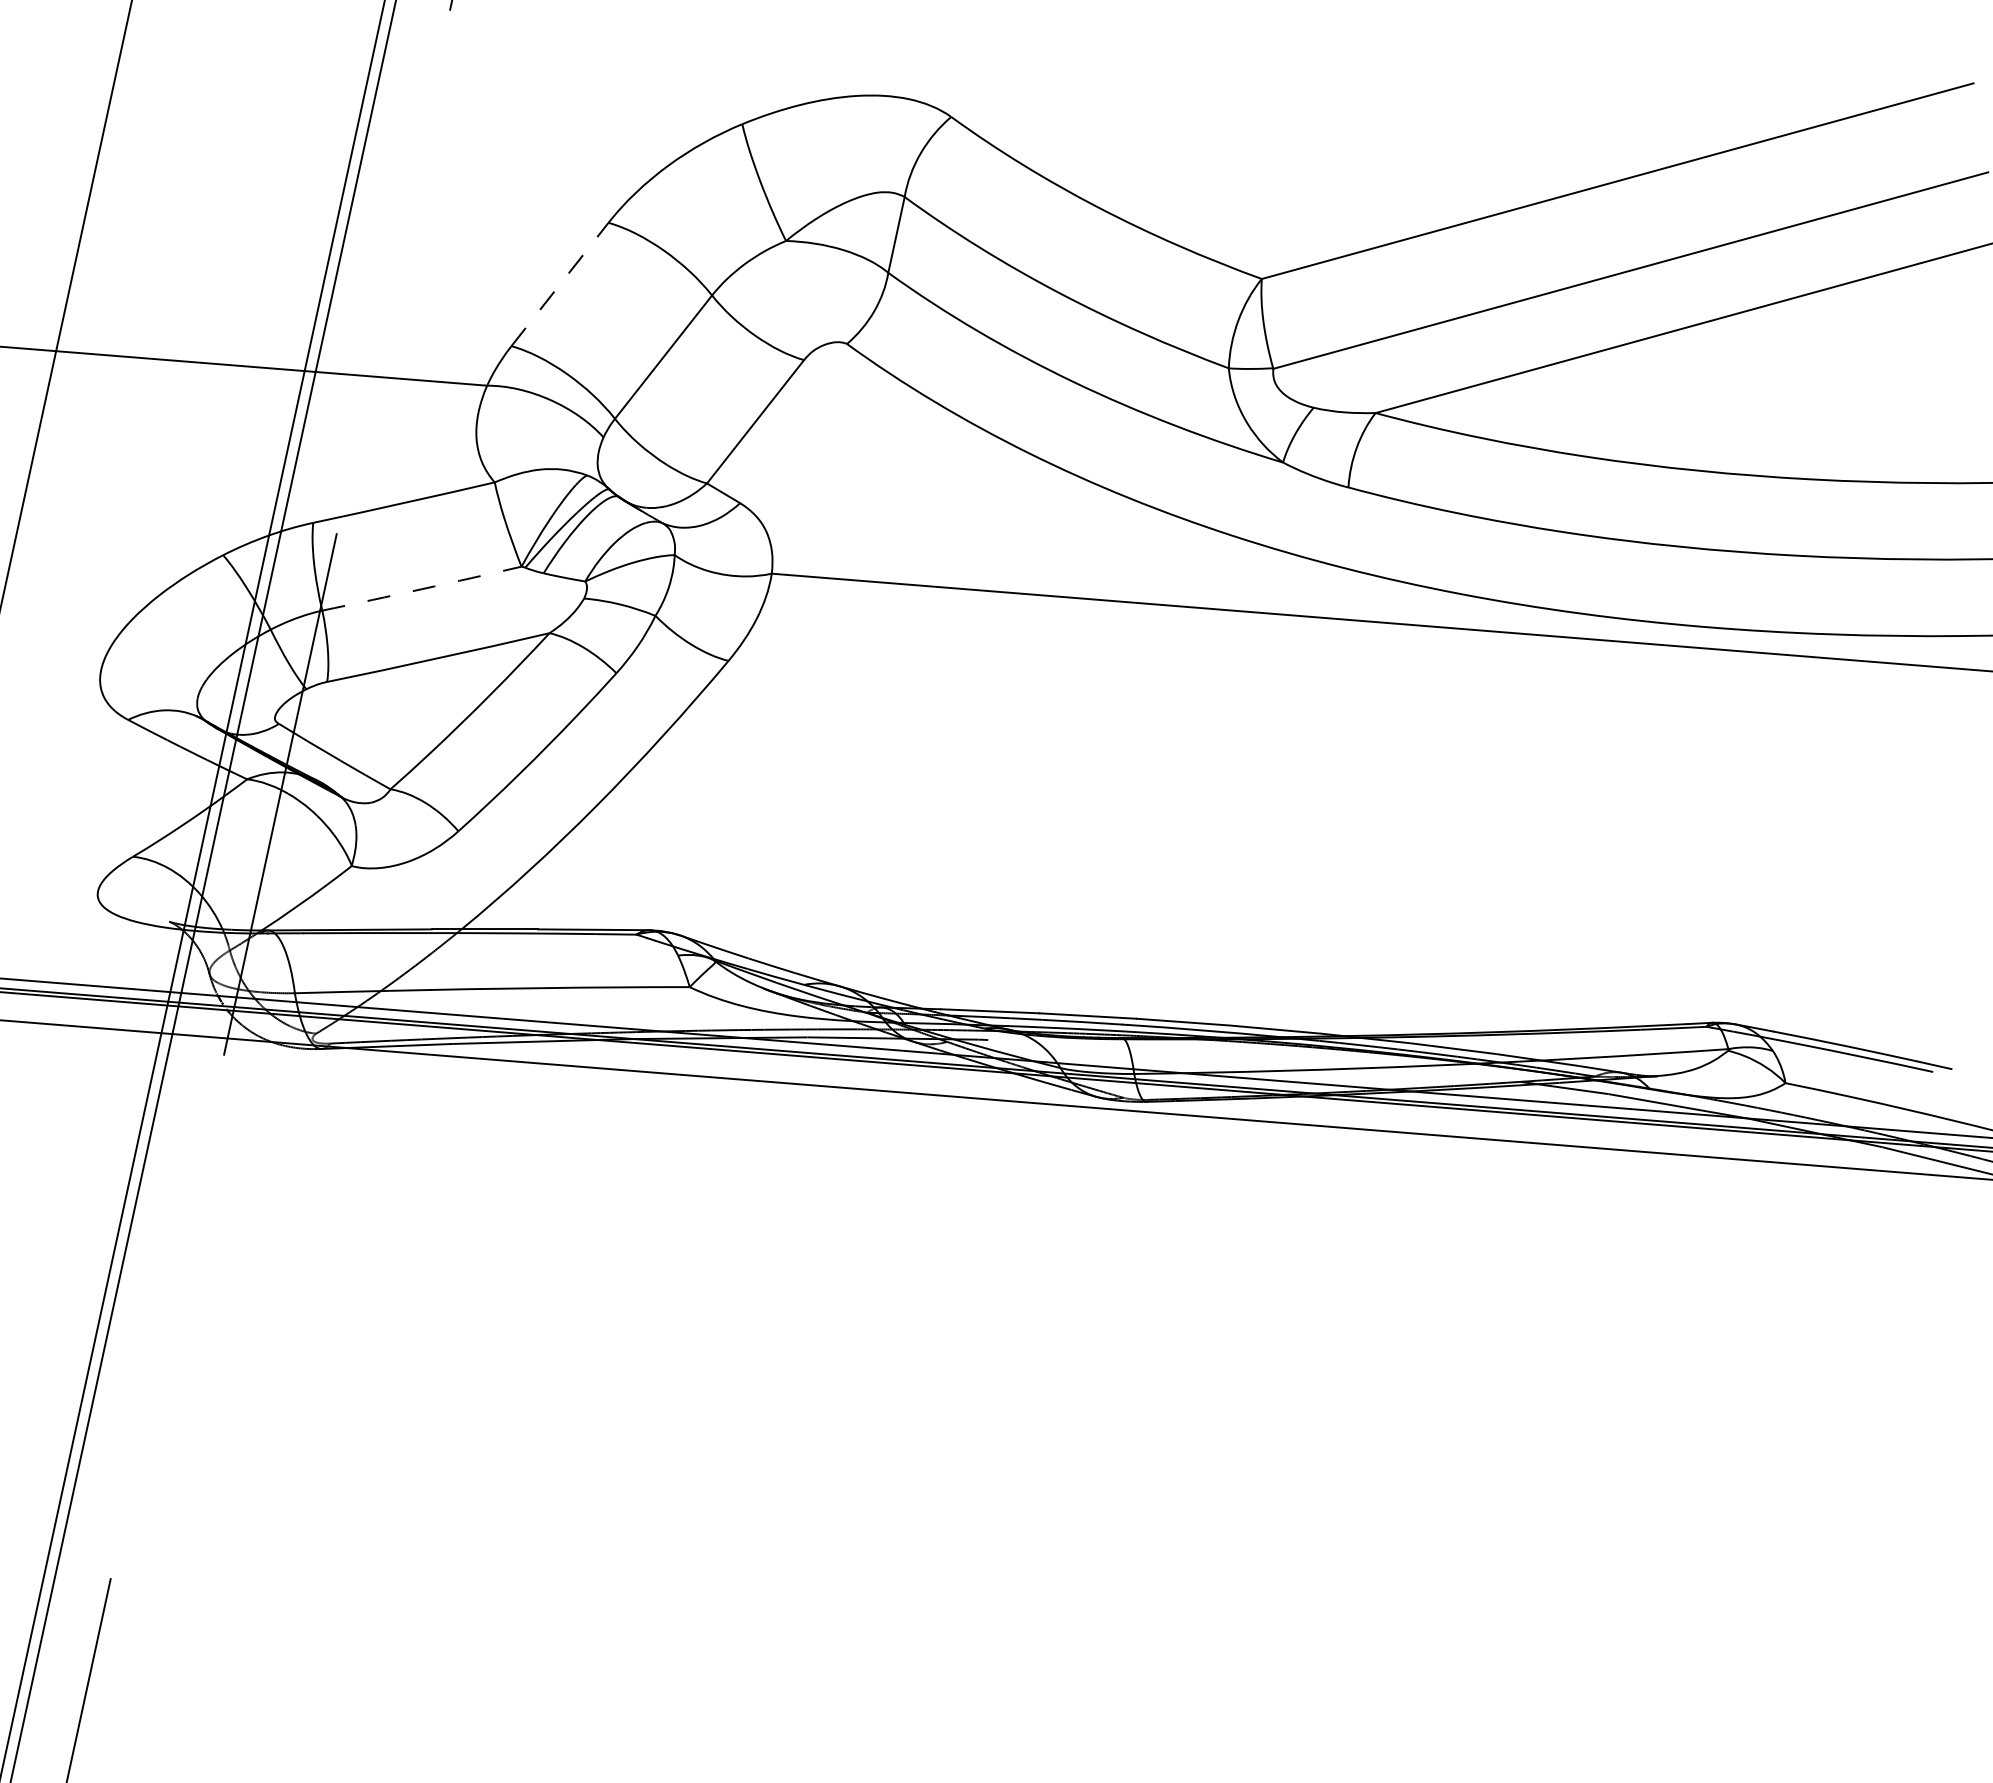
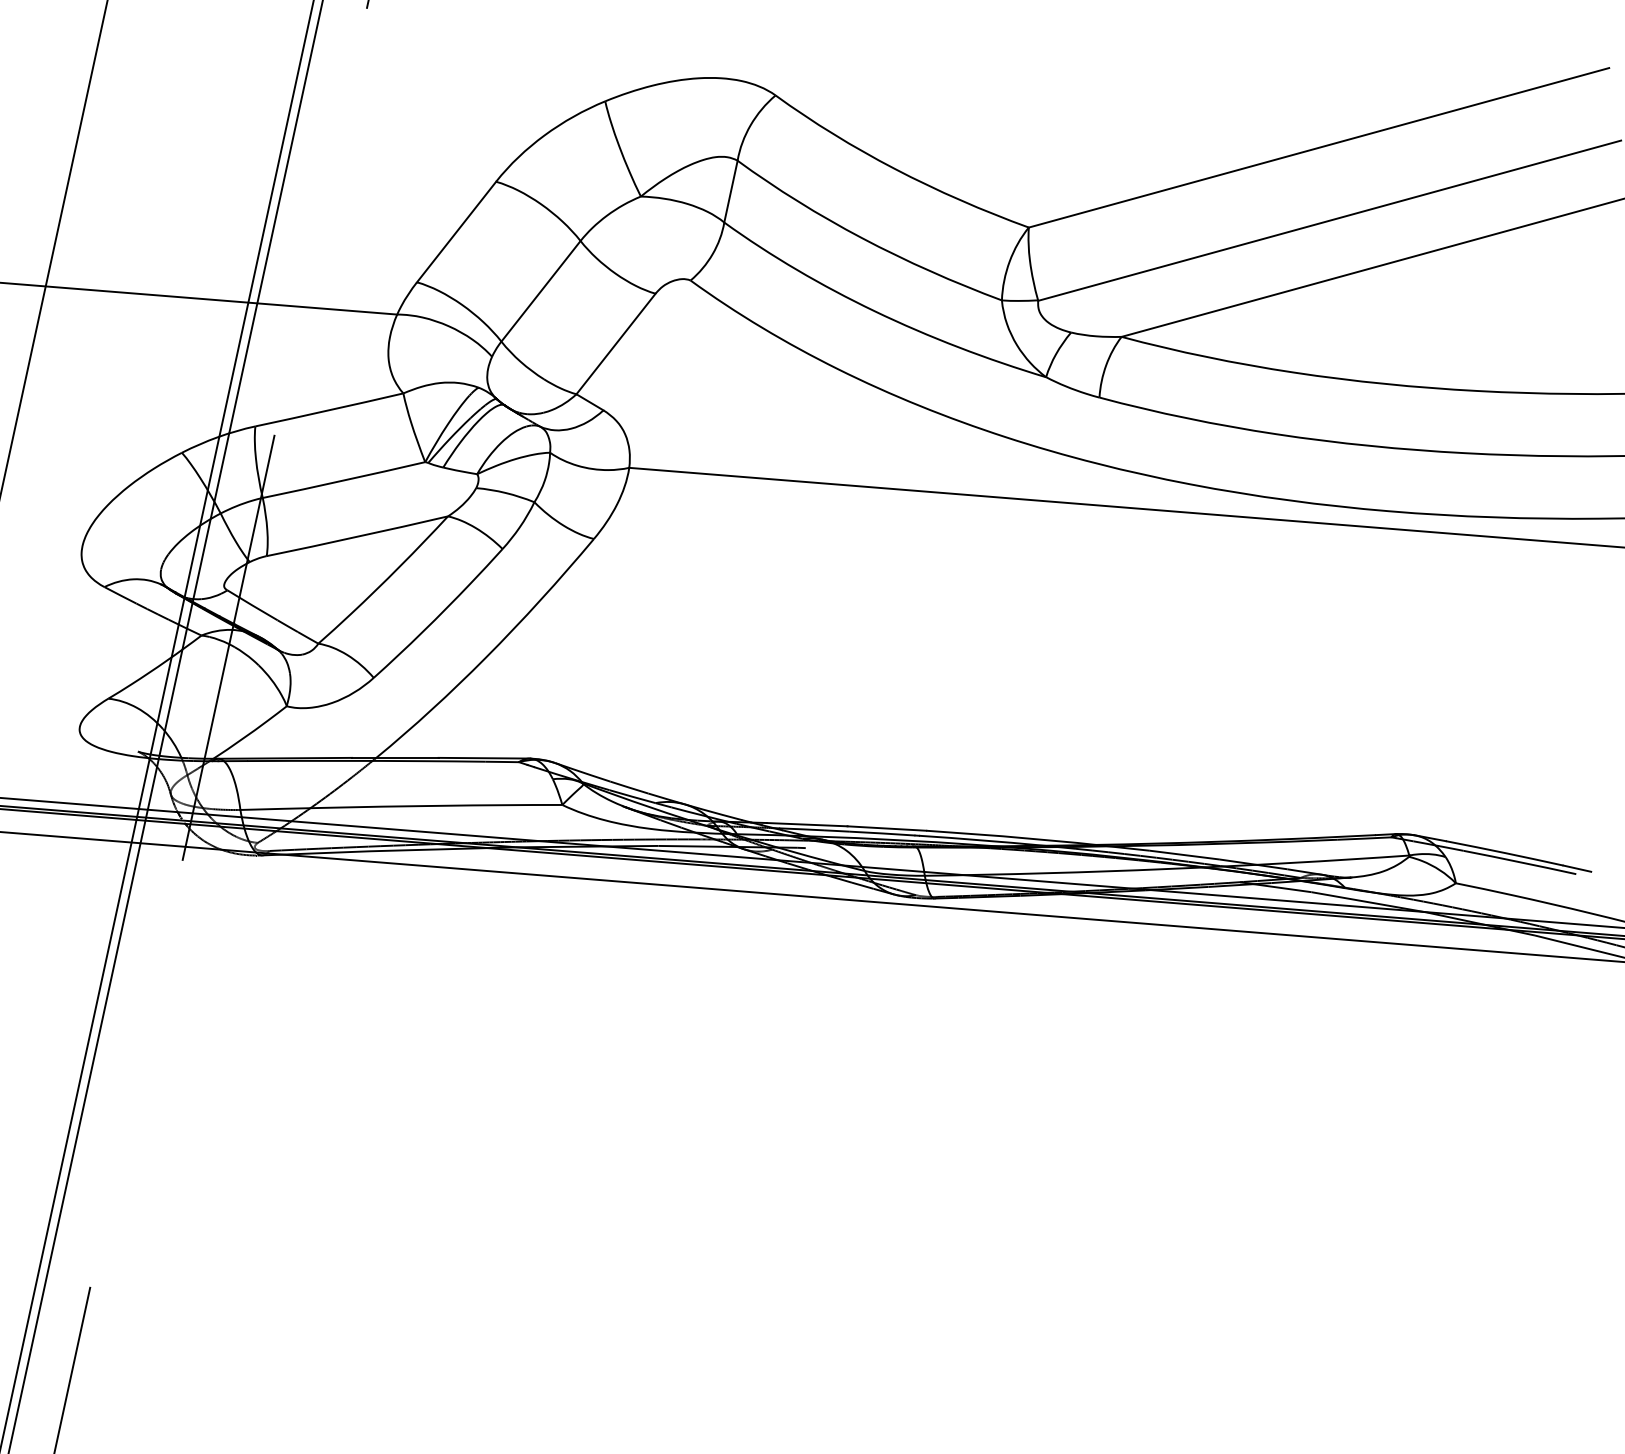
line: (560, 284) -> (456, 232), dashed -> solid
arc: (422, 589) -> (344, 480), dashed -> solid

